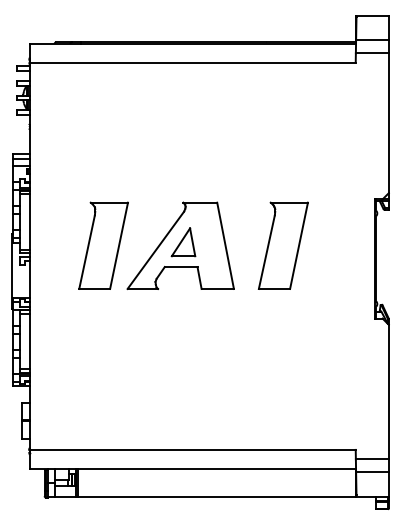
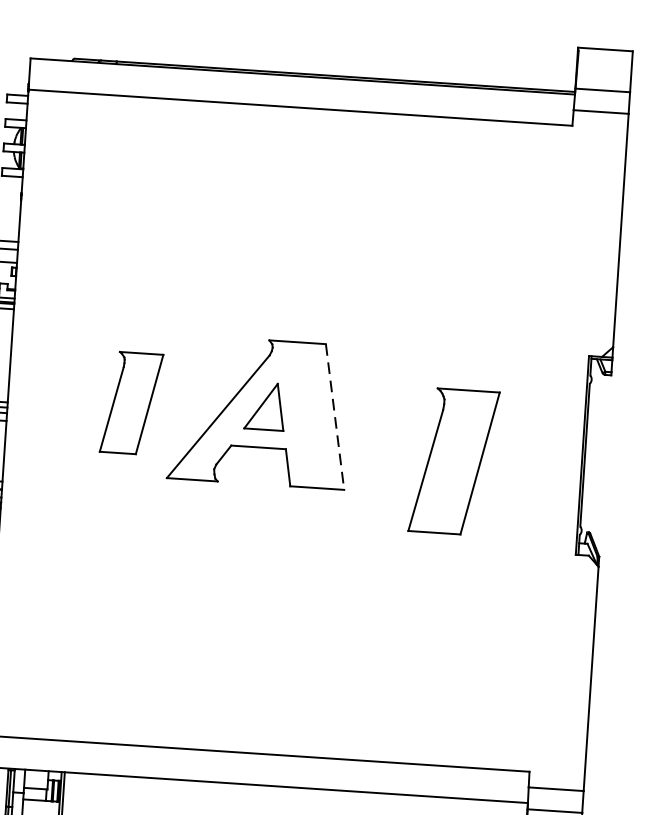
part: (103, 245) -> (131, 402), size x0.7
line: (225, 245) -> (334, 416), solid -> dashed
part: (282, 245) -> (452, 461), moved

